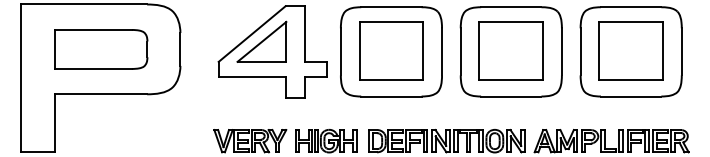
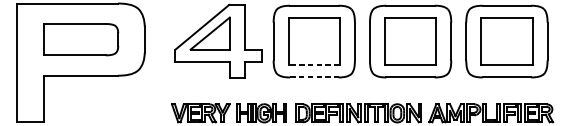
line: (391, 80) -> (314, 64), solid -> dashed
line: (391, 96) -> (314, 77), solid -> dashed

